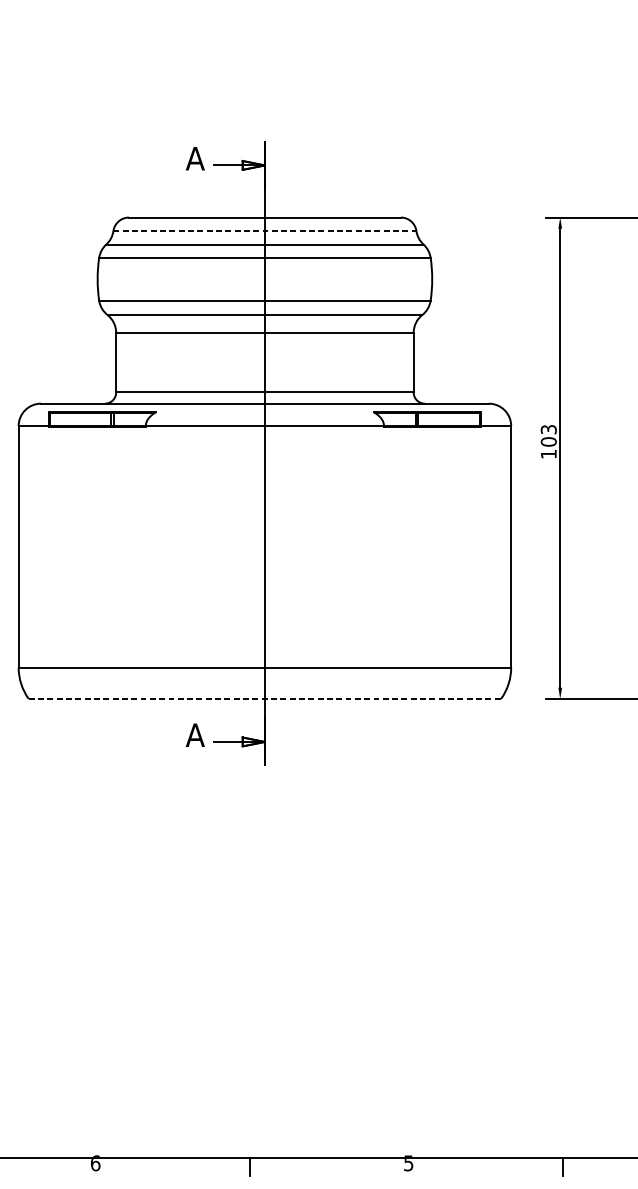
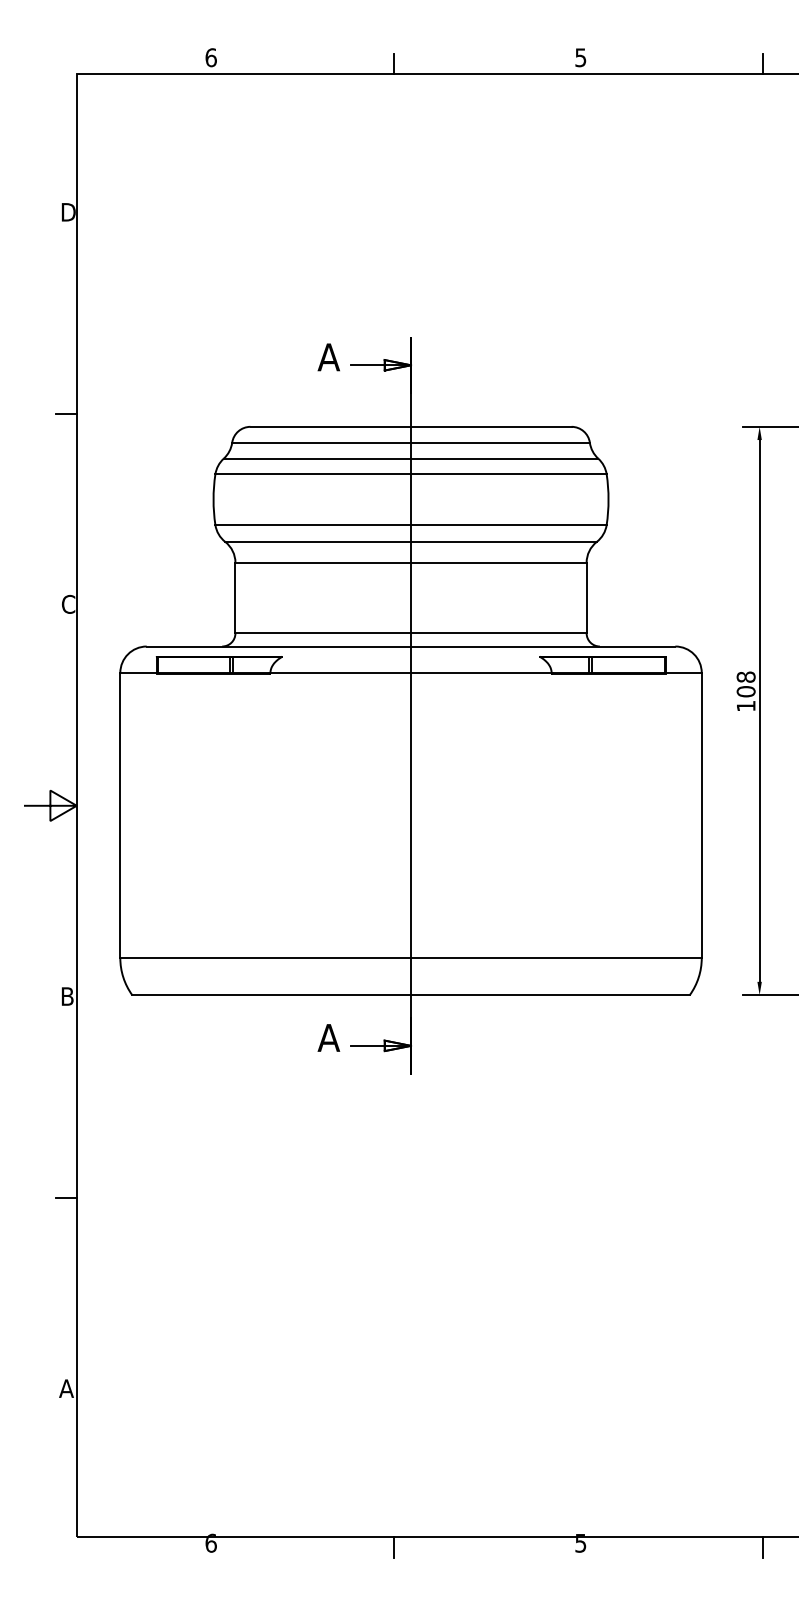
line: (265, 230) -> (411, 442), dashed -> solid
text: (548, 429) -> (745, 676), 103 -> 108
line: (265, 699) -> (411, 995), dashed -> solid

